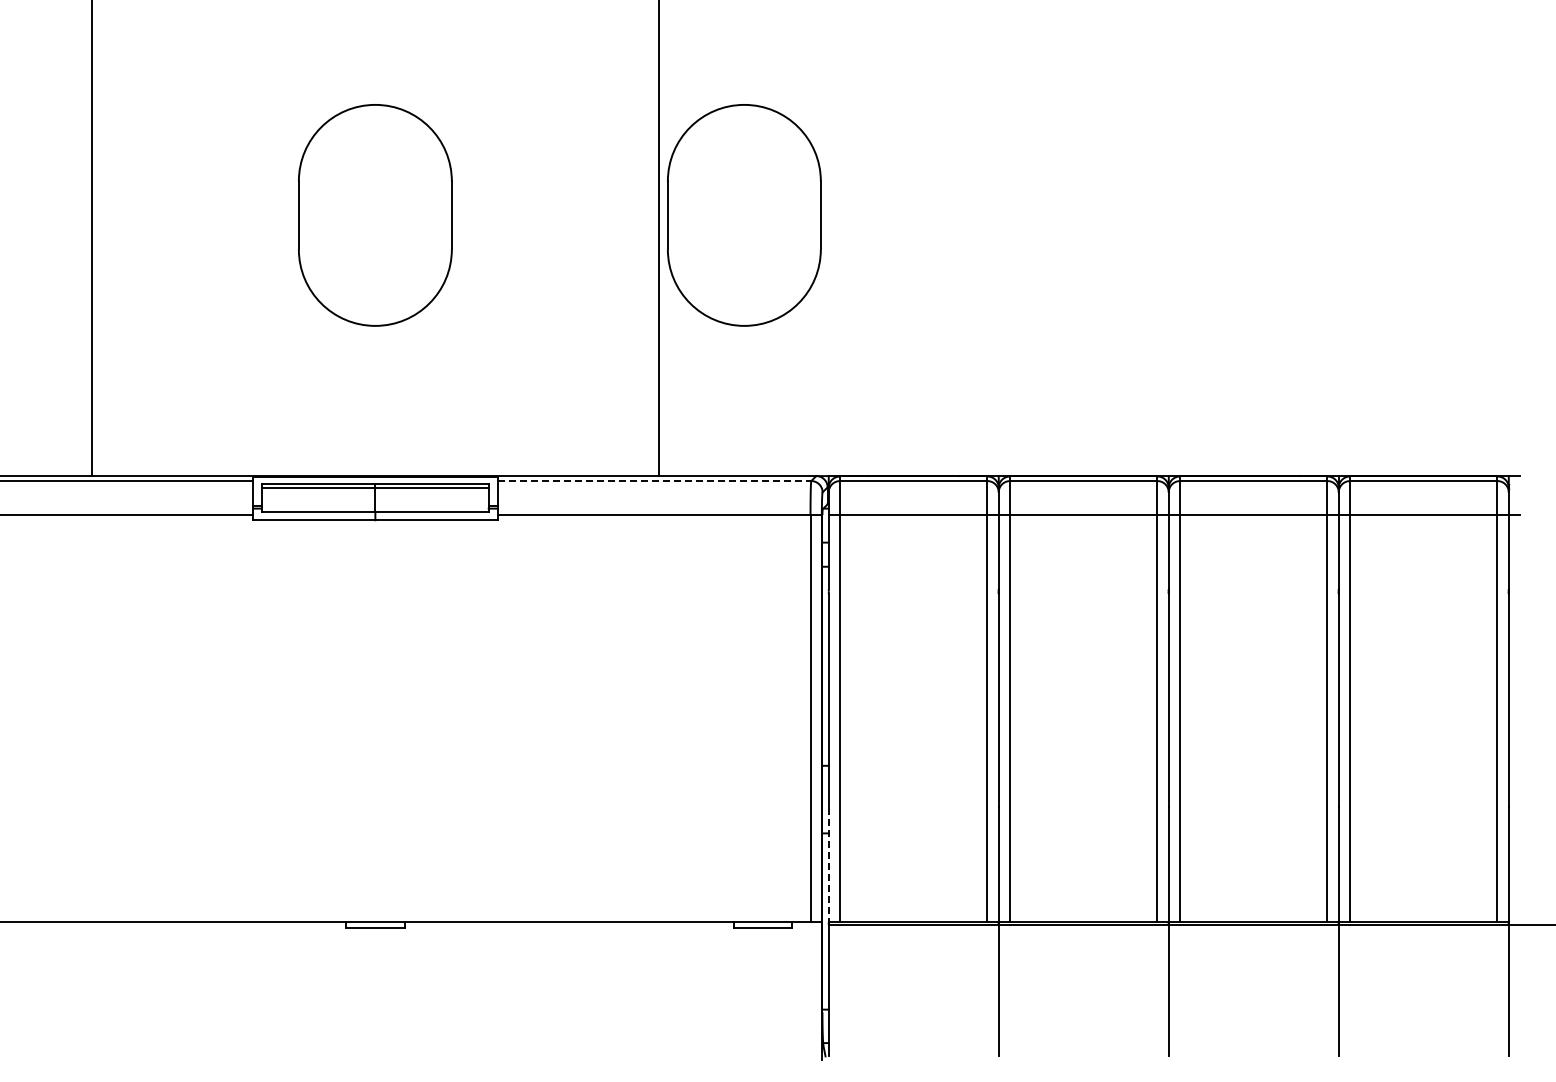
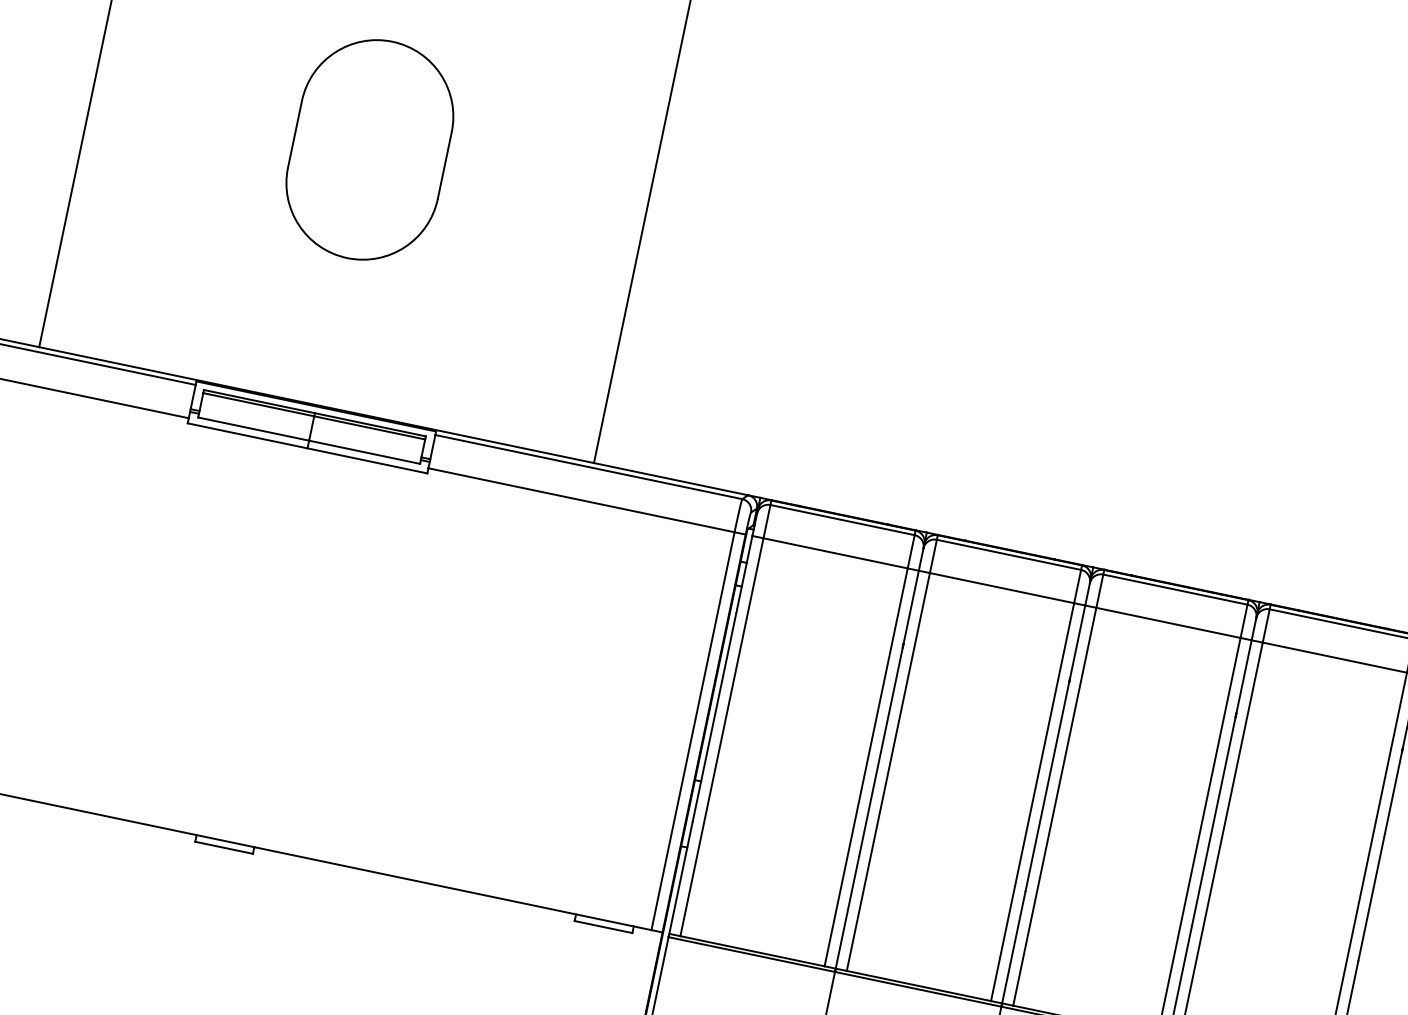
part: (744, 215) -> (731, 225), removed
line: (654, 481) -> (588, 467), dashed -> solid
line: (828, 866) -> (680, 879), dashed -> solid

